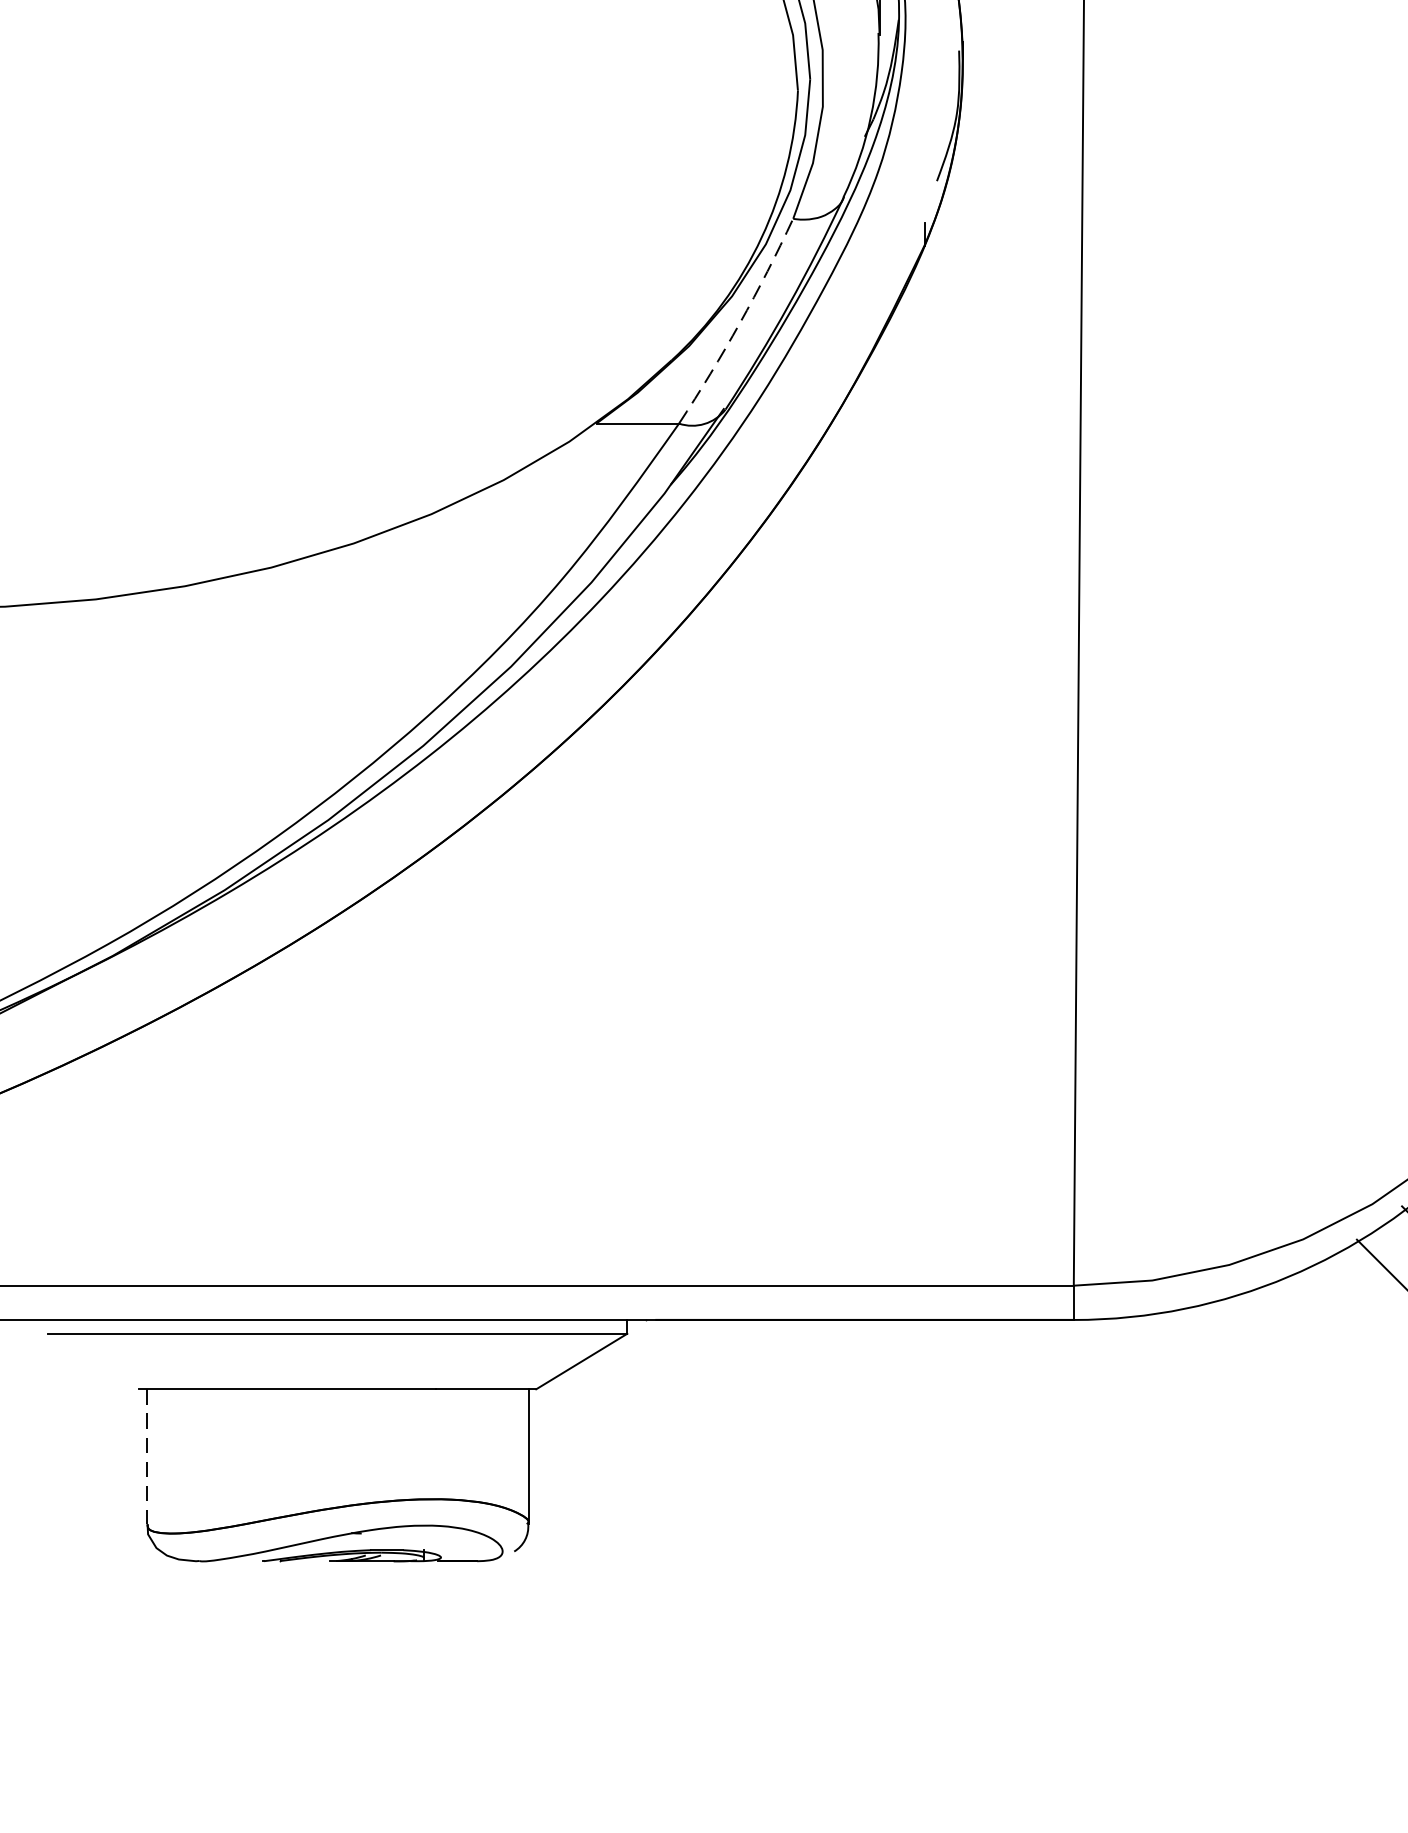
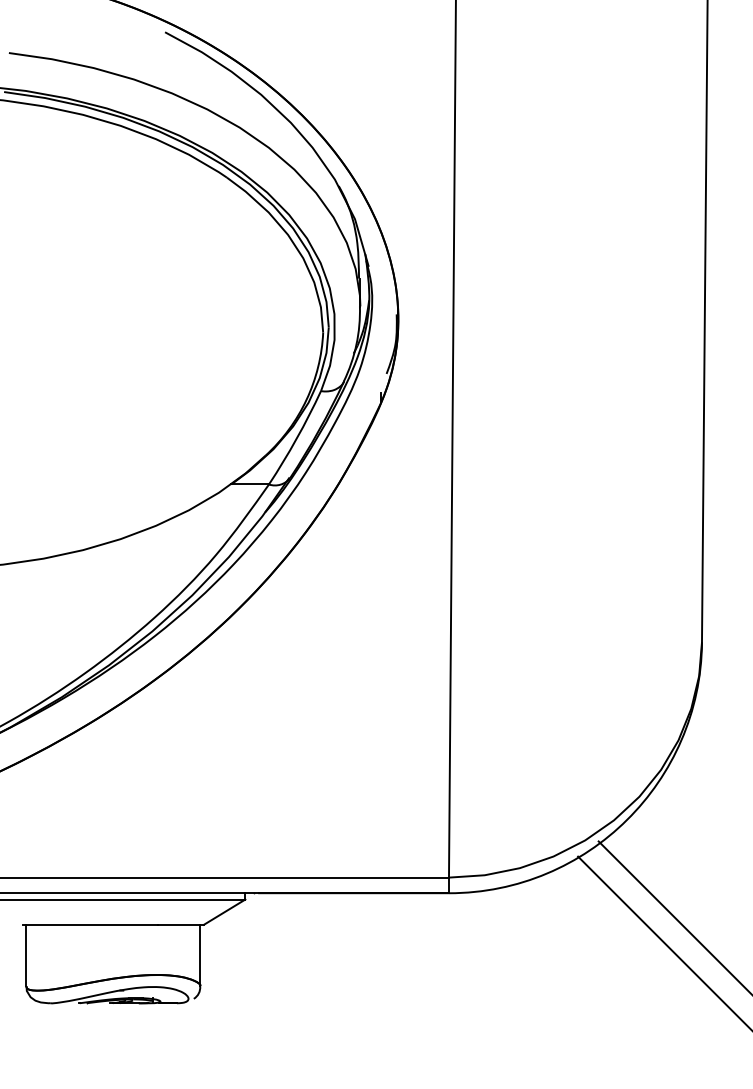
arc: (739, 322) -> (296, 438), dashed -> solid
line: (147, 1456) -> (26, 955), dashed -> solid

